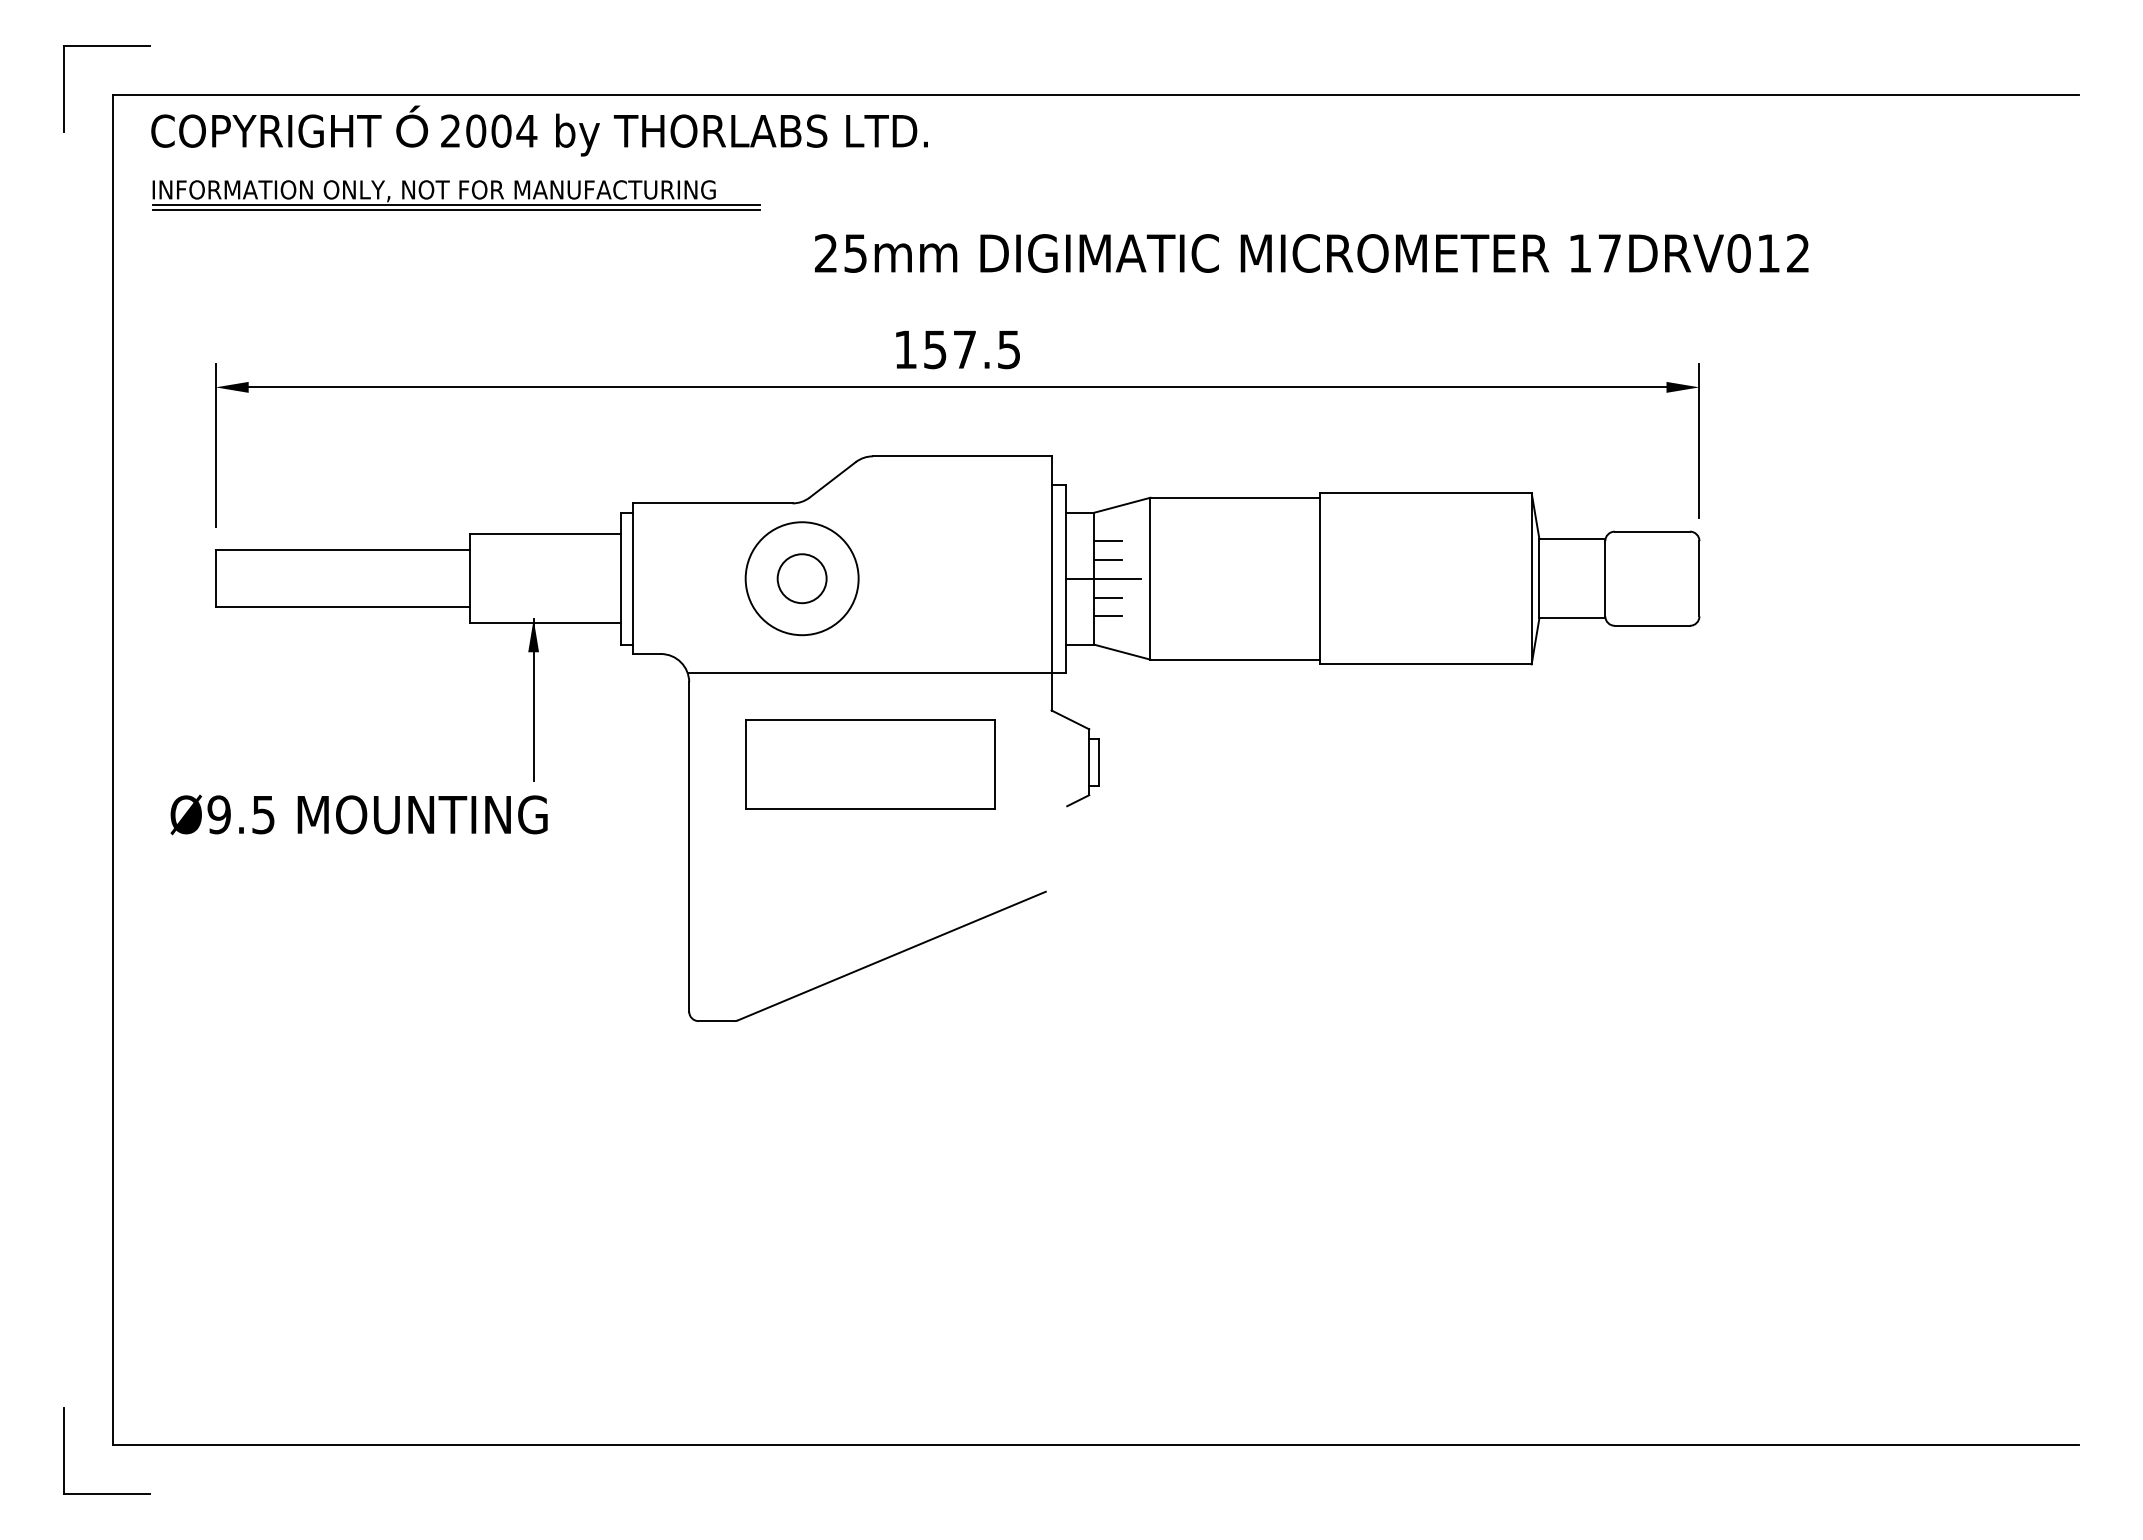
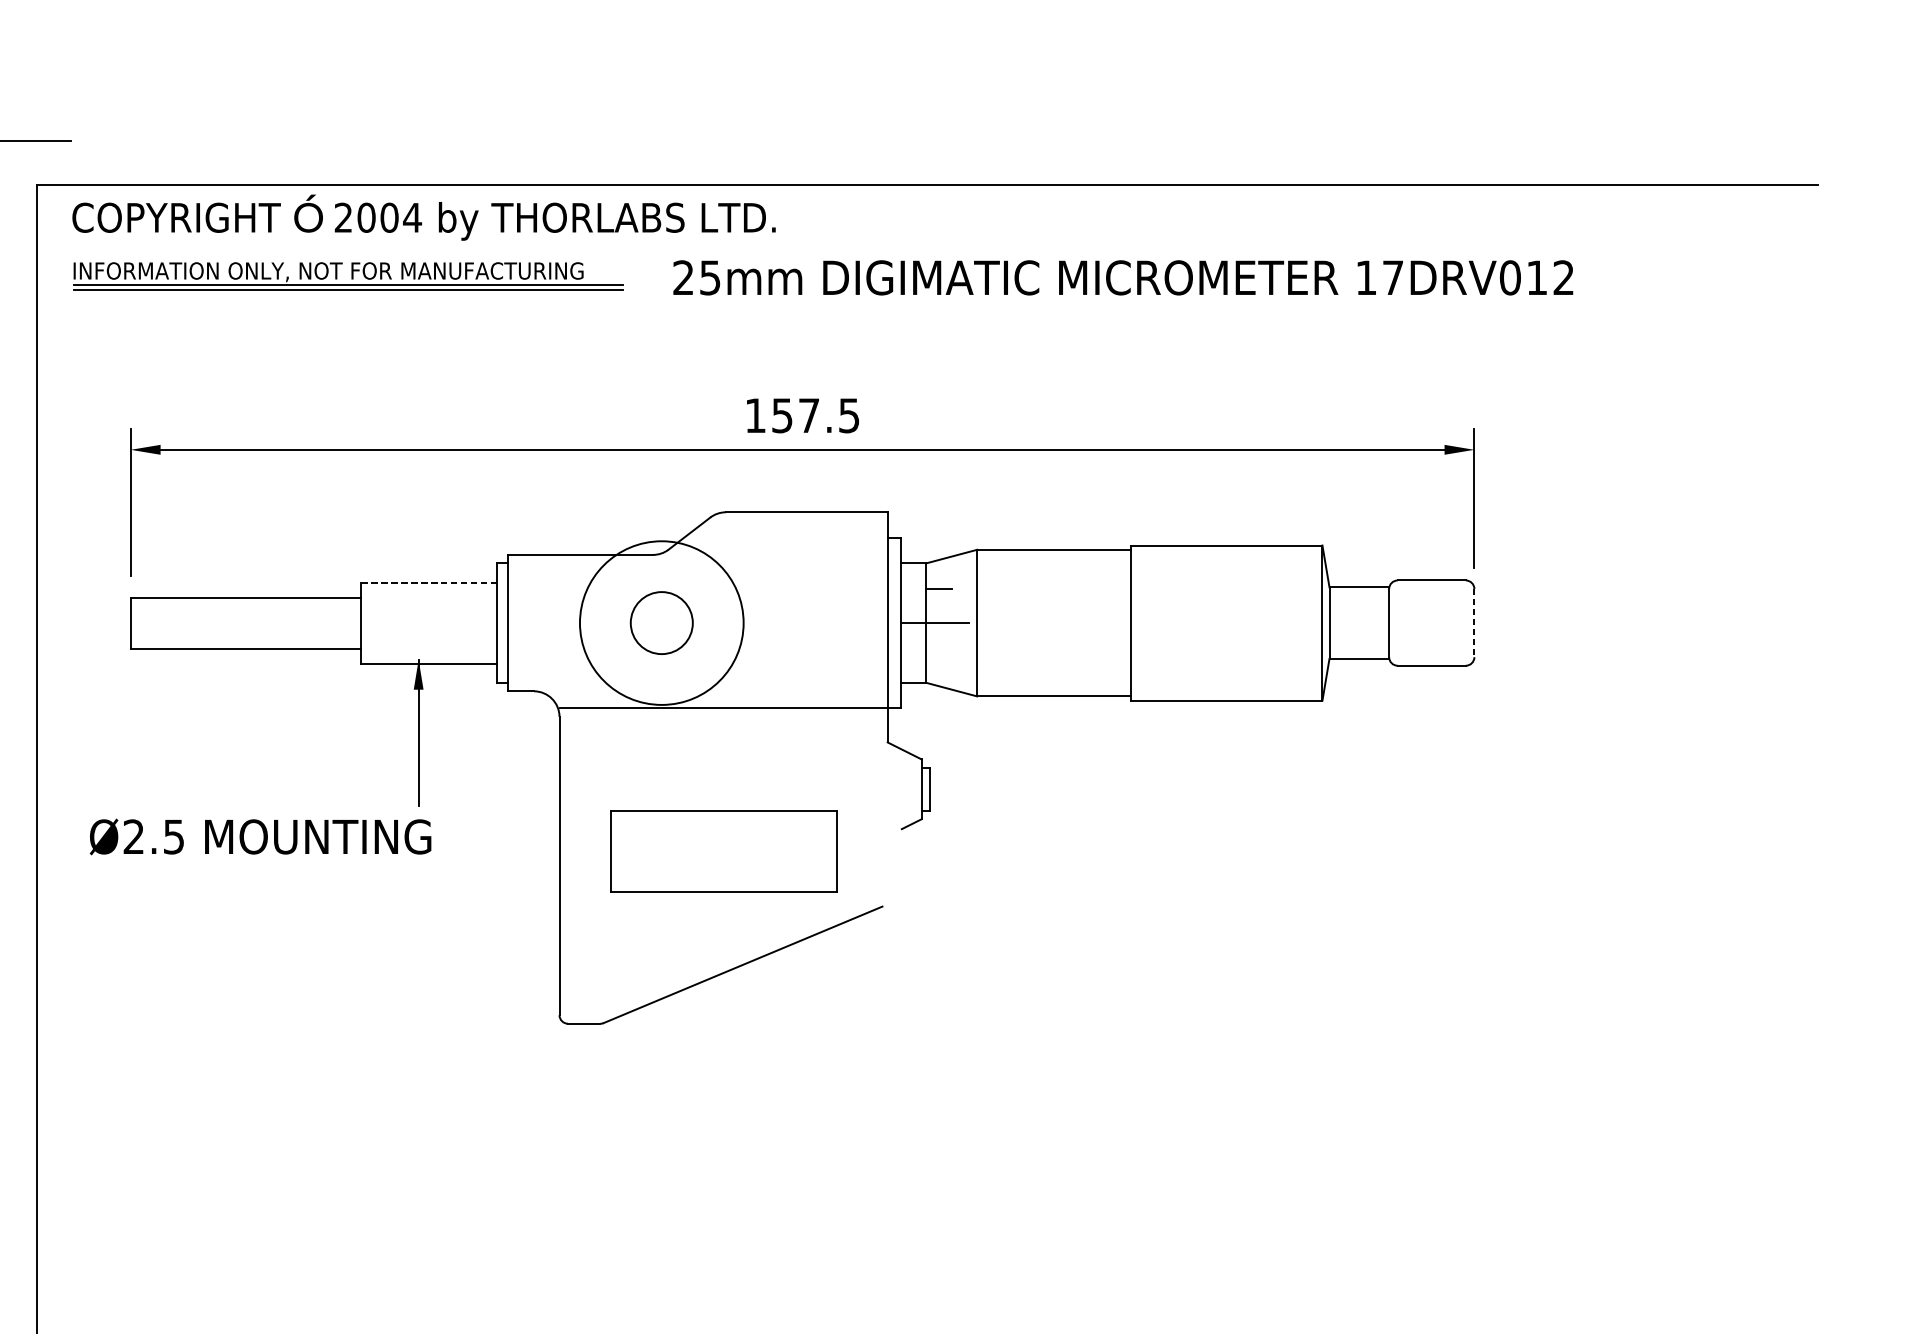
text: (1311, 253) -> (1123, 277), moved
line: (544, 534) -> (428, 583), solid -> dashed
line: (1107, 559) -> (938, 605), removed
circle: (801, 578) -> (661, 622), size x1.4
circle: (801, 578) -> (661, 622), size x1.6
line: (1699, 578) -> (1474, 622), solid -> dashed
line: (1107, 597) -> (938, 640), removed
line: (1107, 616) -> (938, 657), removed
part: (870, 764) -> (723, 851), moved
text: (218, 814) -> (133, 836), Ø9.5 -> Ø2.5

